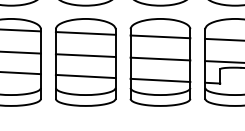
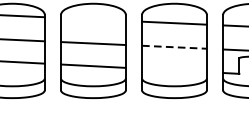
line: (85, 33) -> (93, 19), removed
line: (160, 59) -> (174, 47), solid -> dashed
line: (160, 79) -> (174, 69), removed

